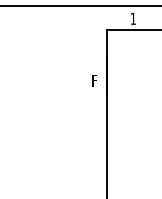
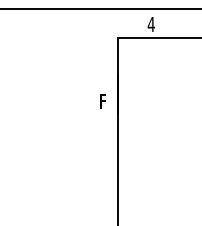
text: (133, 18) -> (151, 24), 1 -> 4

